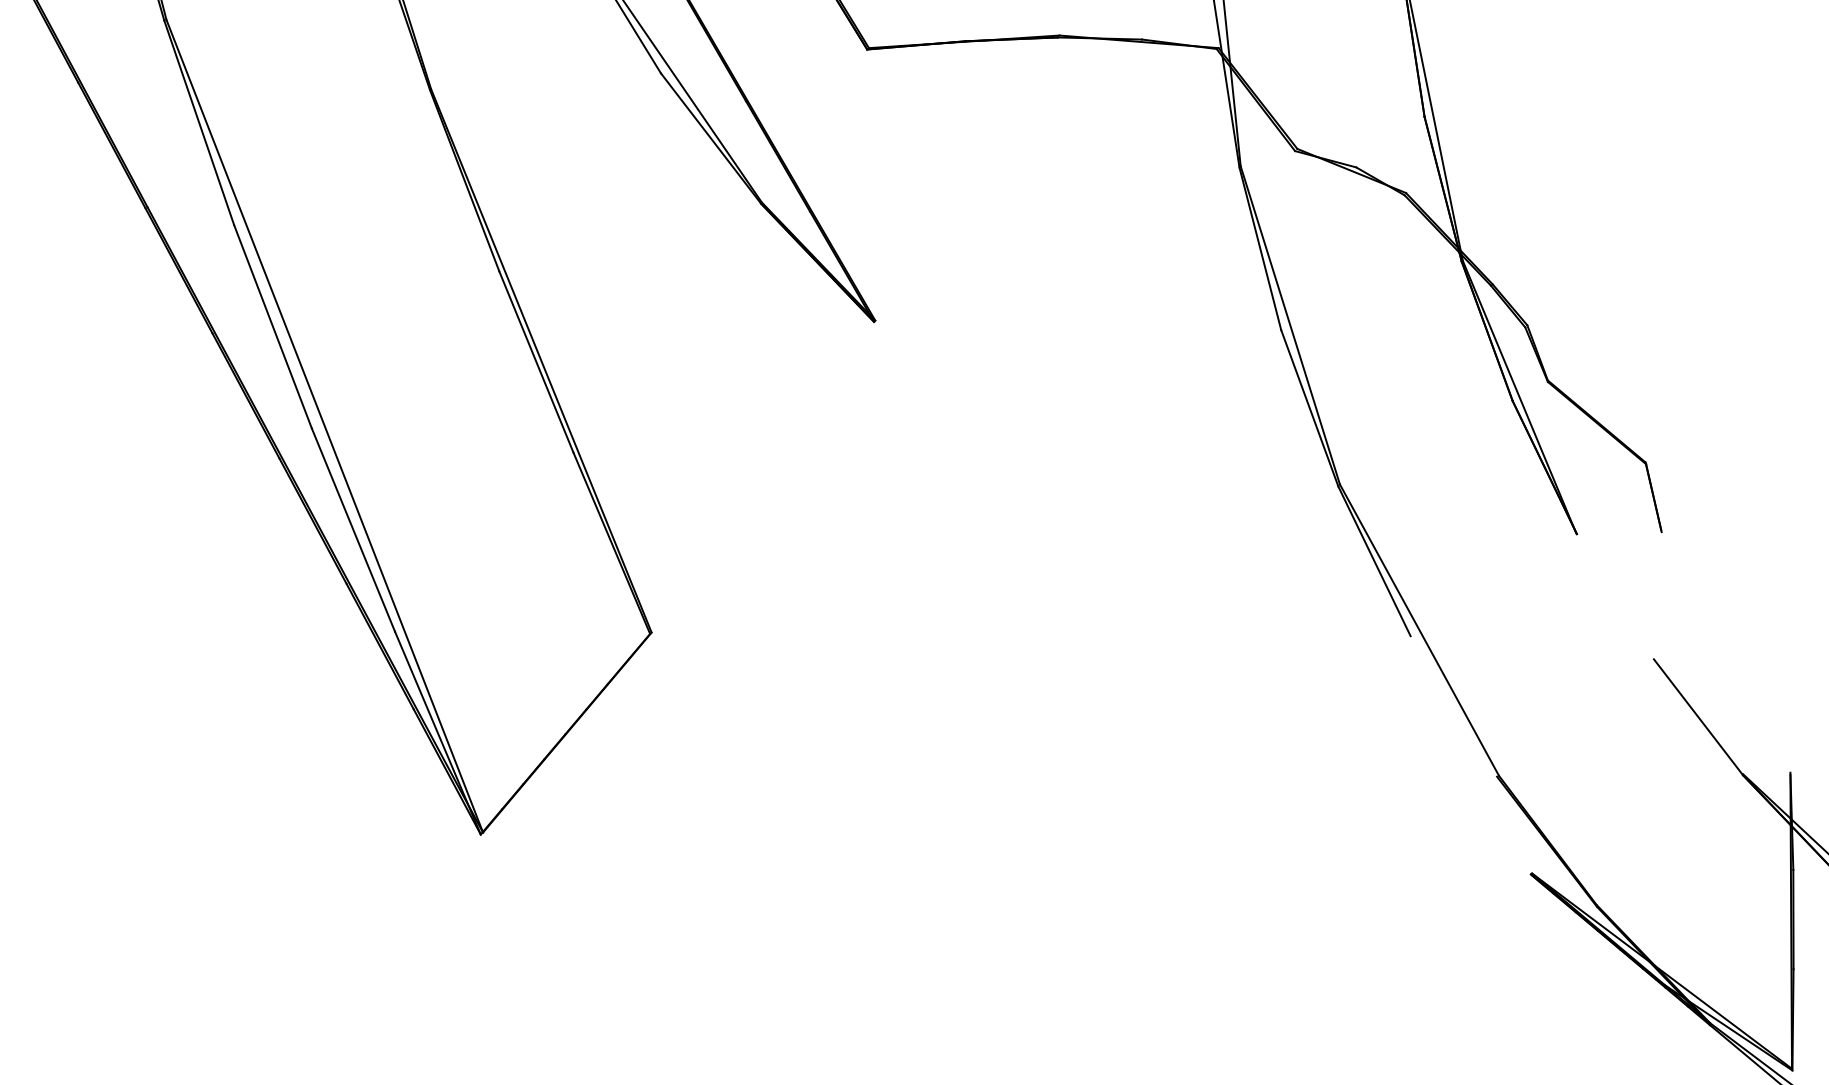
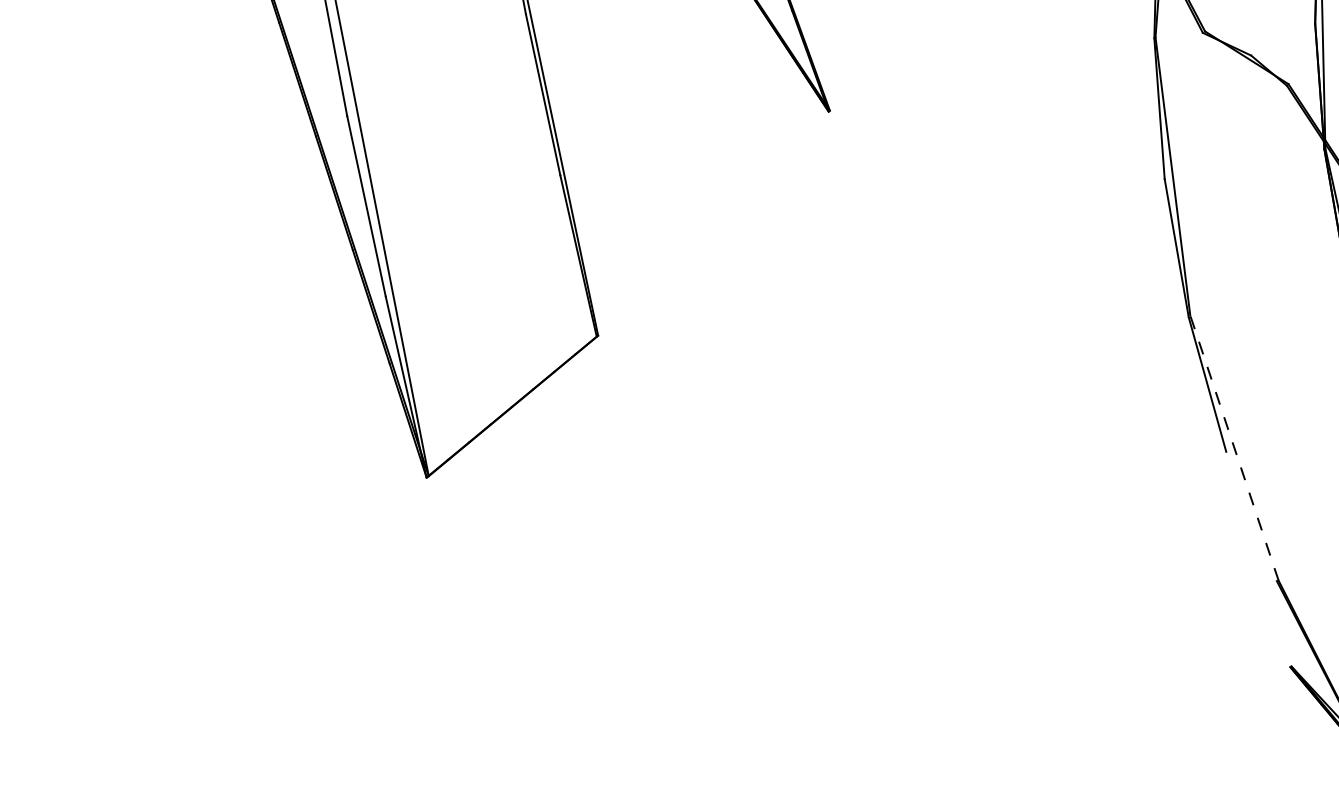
line: (1419, 630) -> (1234, 448), solid -> dashed

